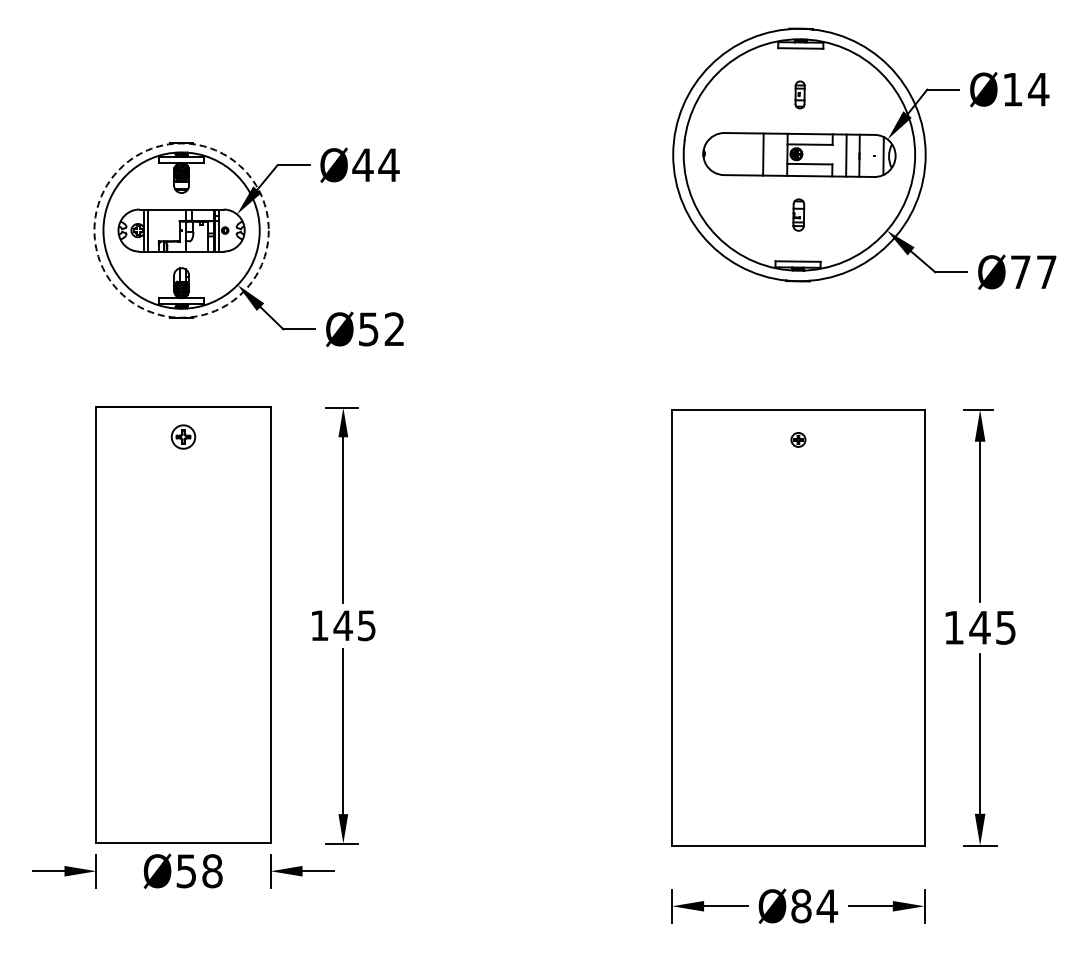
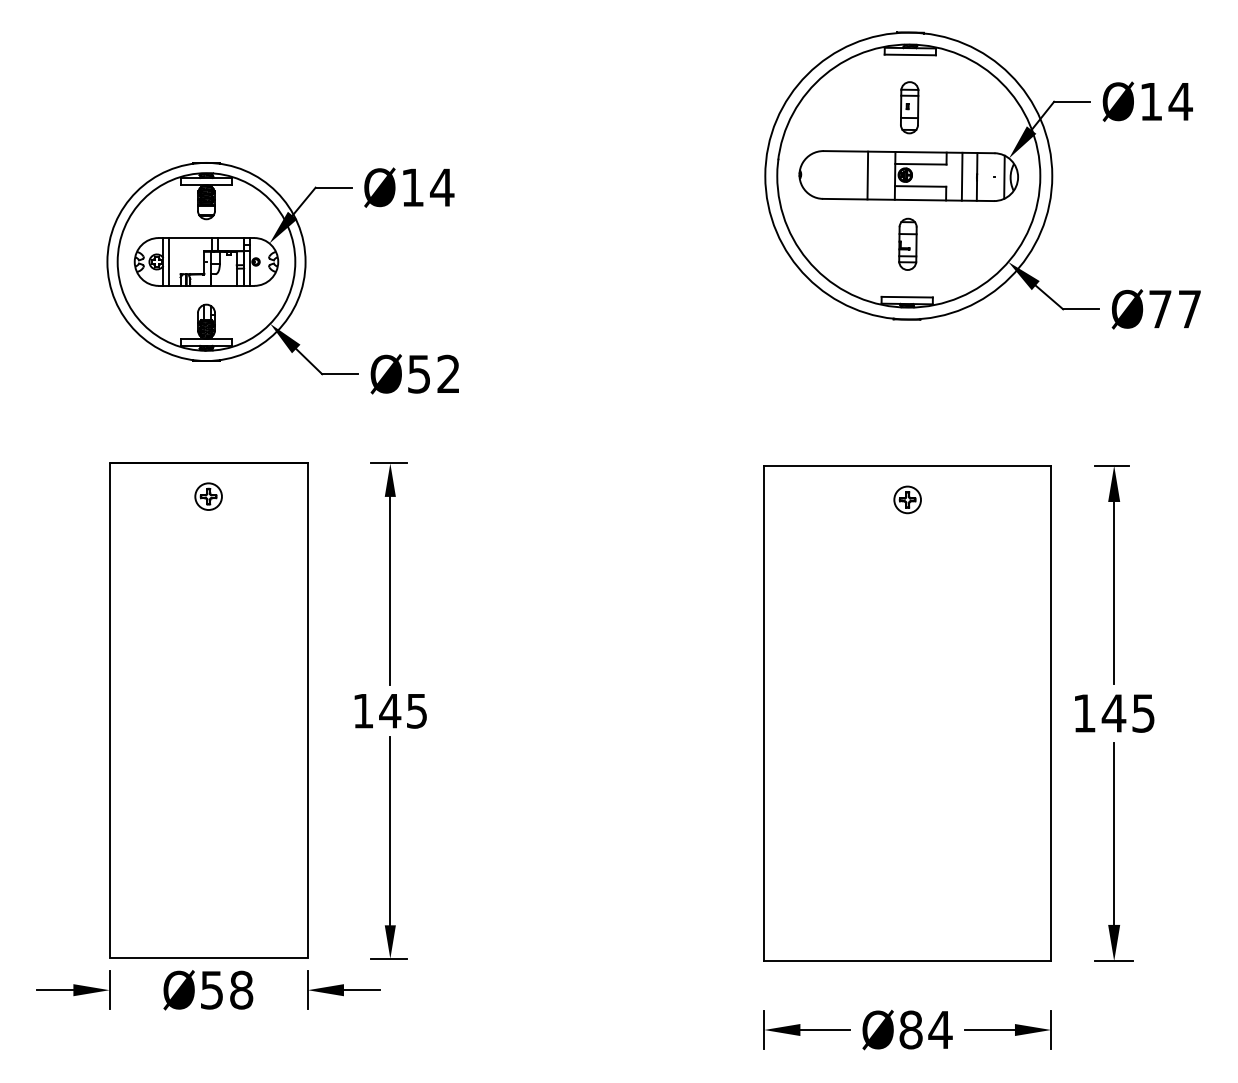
part: (799, 94) -> (908, 107), size x1.67
text: (362, 164) -> (412, 186), Ø44 -> Ø14
part: (798, 214) -> (907, 243), size x1.43
circle: (181, 230) -> (206, 261), dashed -> solid
part: (798, 439) -> (907, 499), size x1.67

